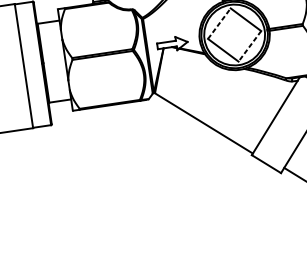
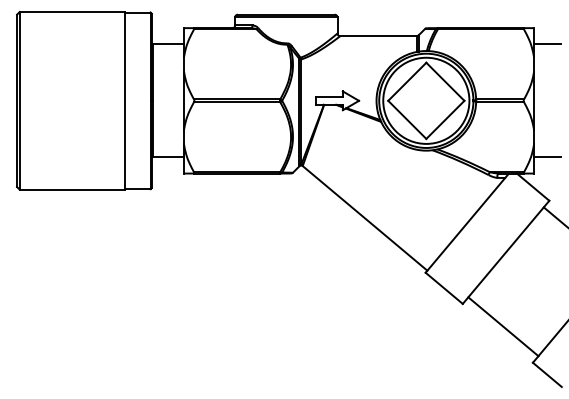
line: (219, 23) -> (407, 81), dashed -> solid
line: (249, 46) -> (445, 119), dashed -> solid

